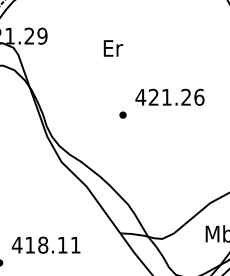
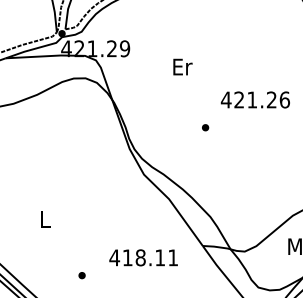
text: (112, 47) -> (182, 66), moved
text: (168, 96) -> (254, 99), moved
text: (45, 244) -> (143, 257), moved

